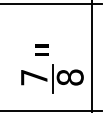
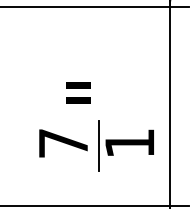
text: (69, 77) -> (128, 143), 8 -> 1

